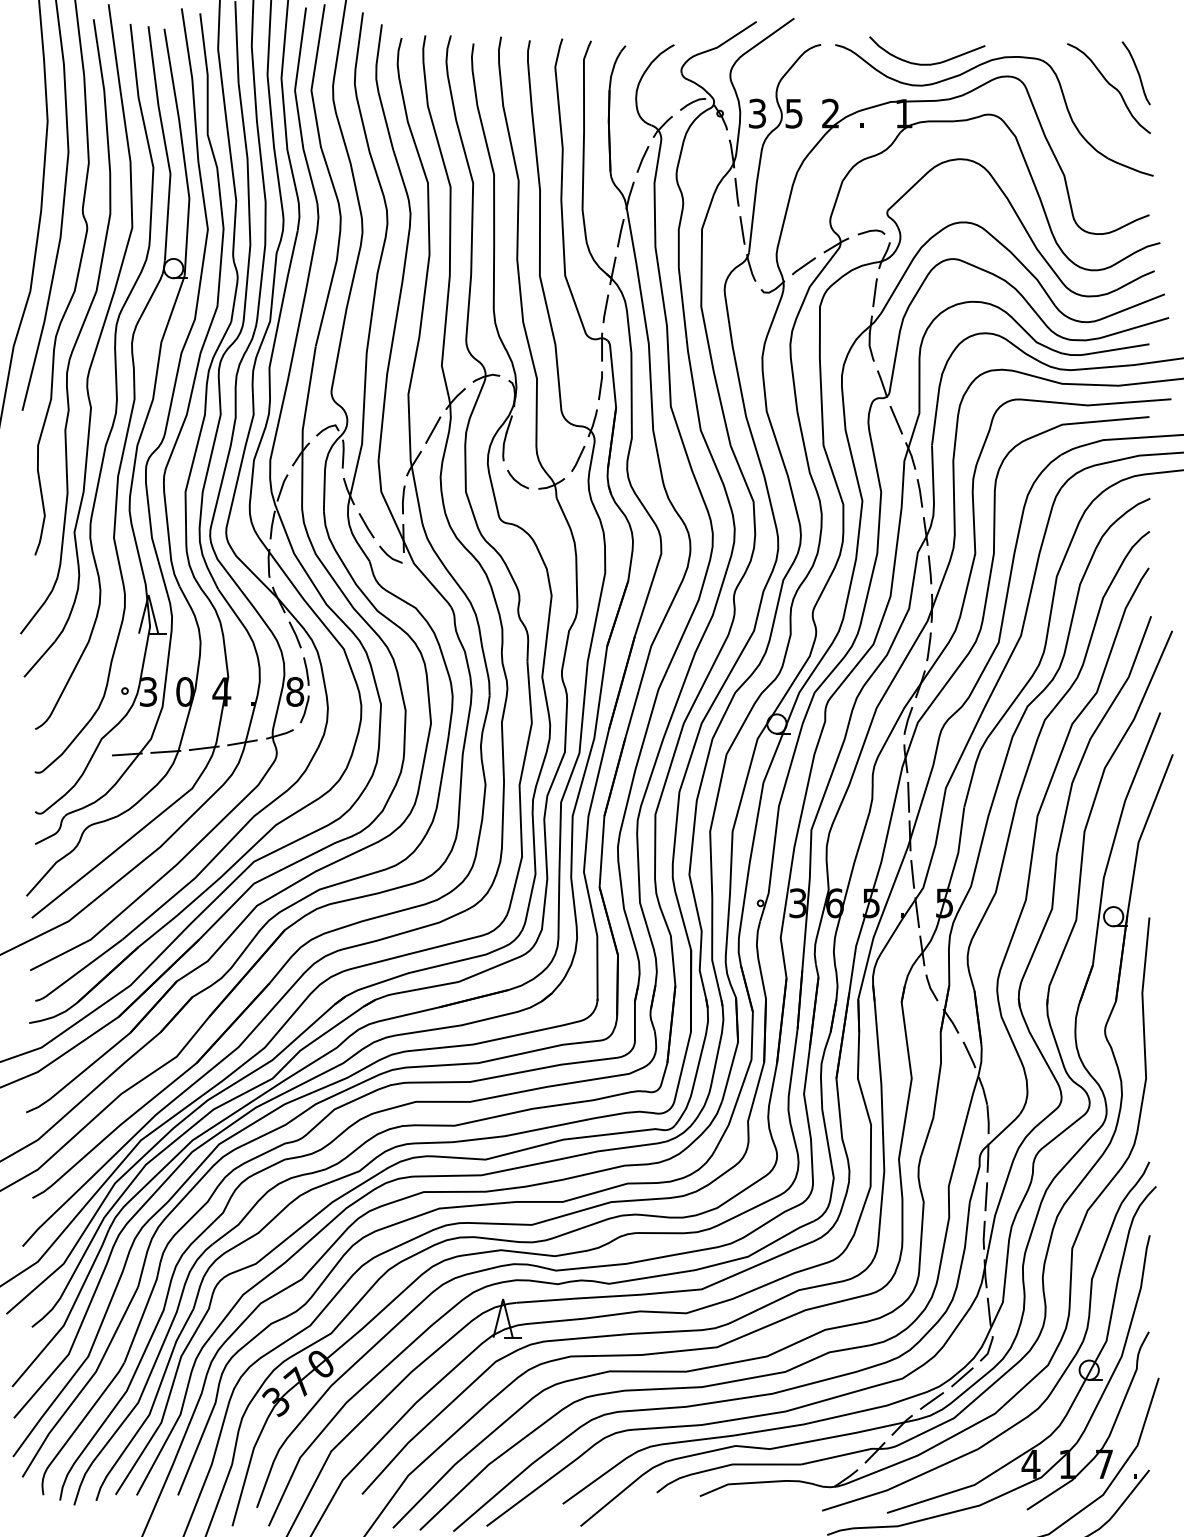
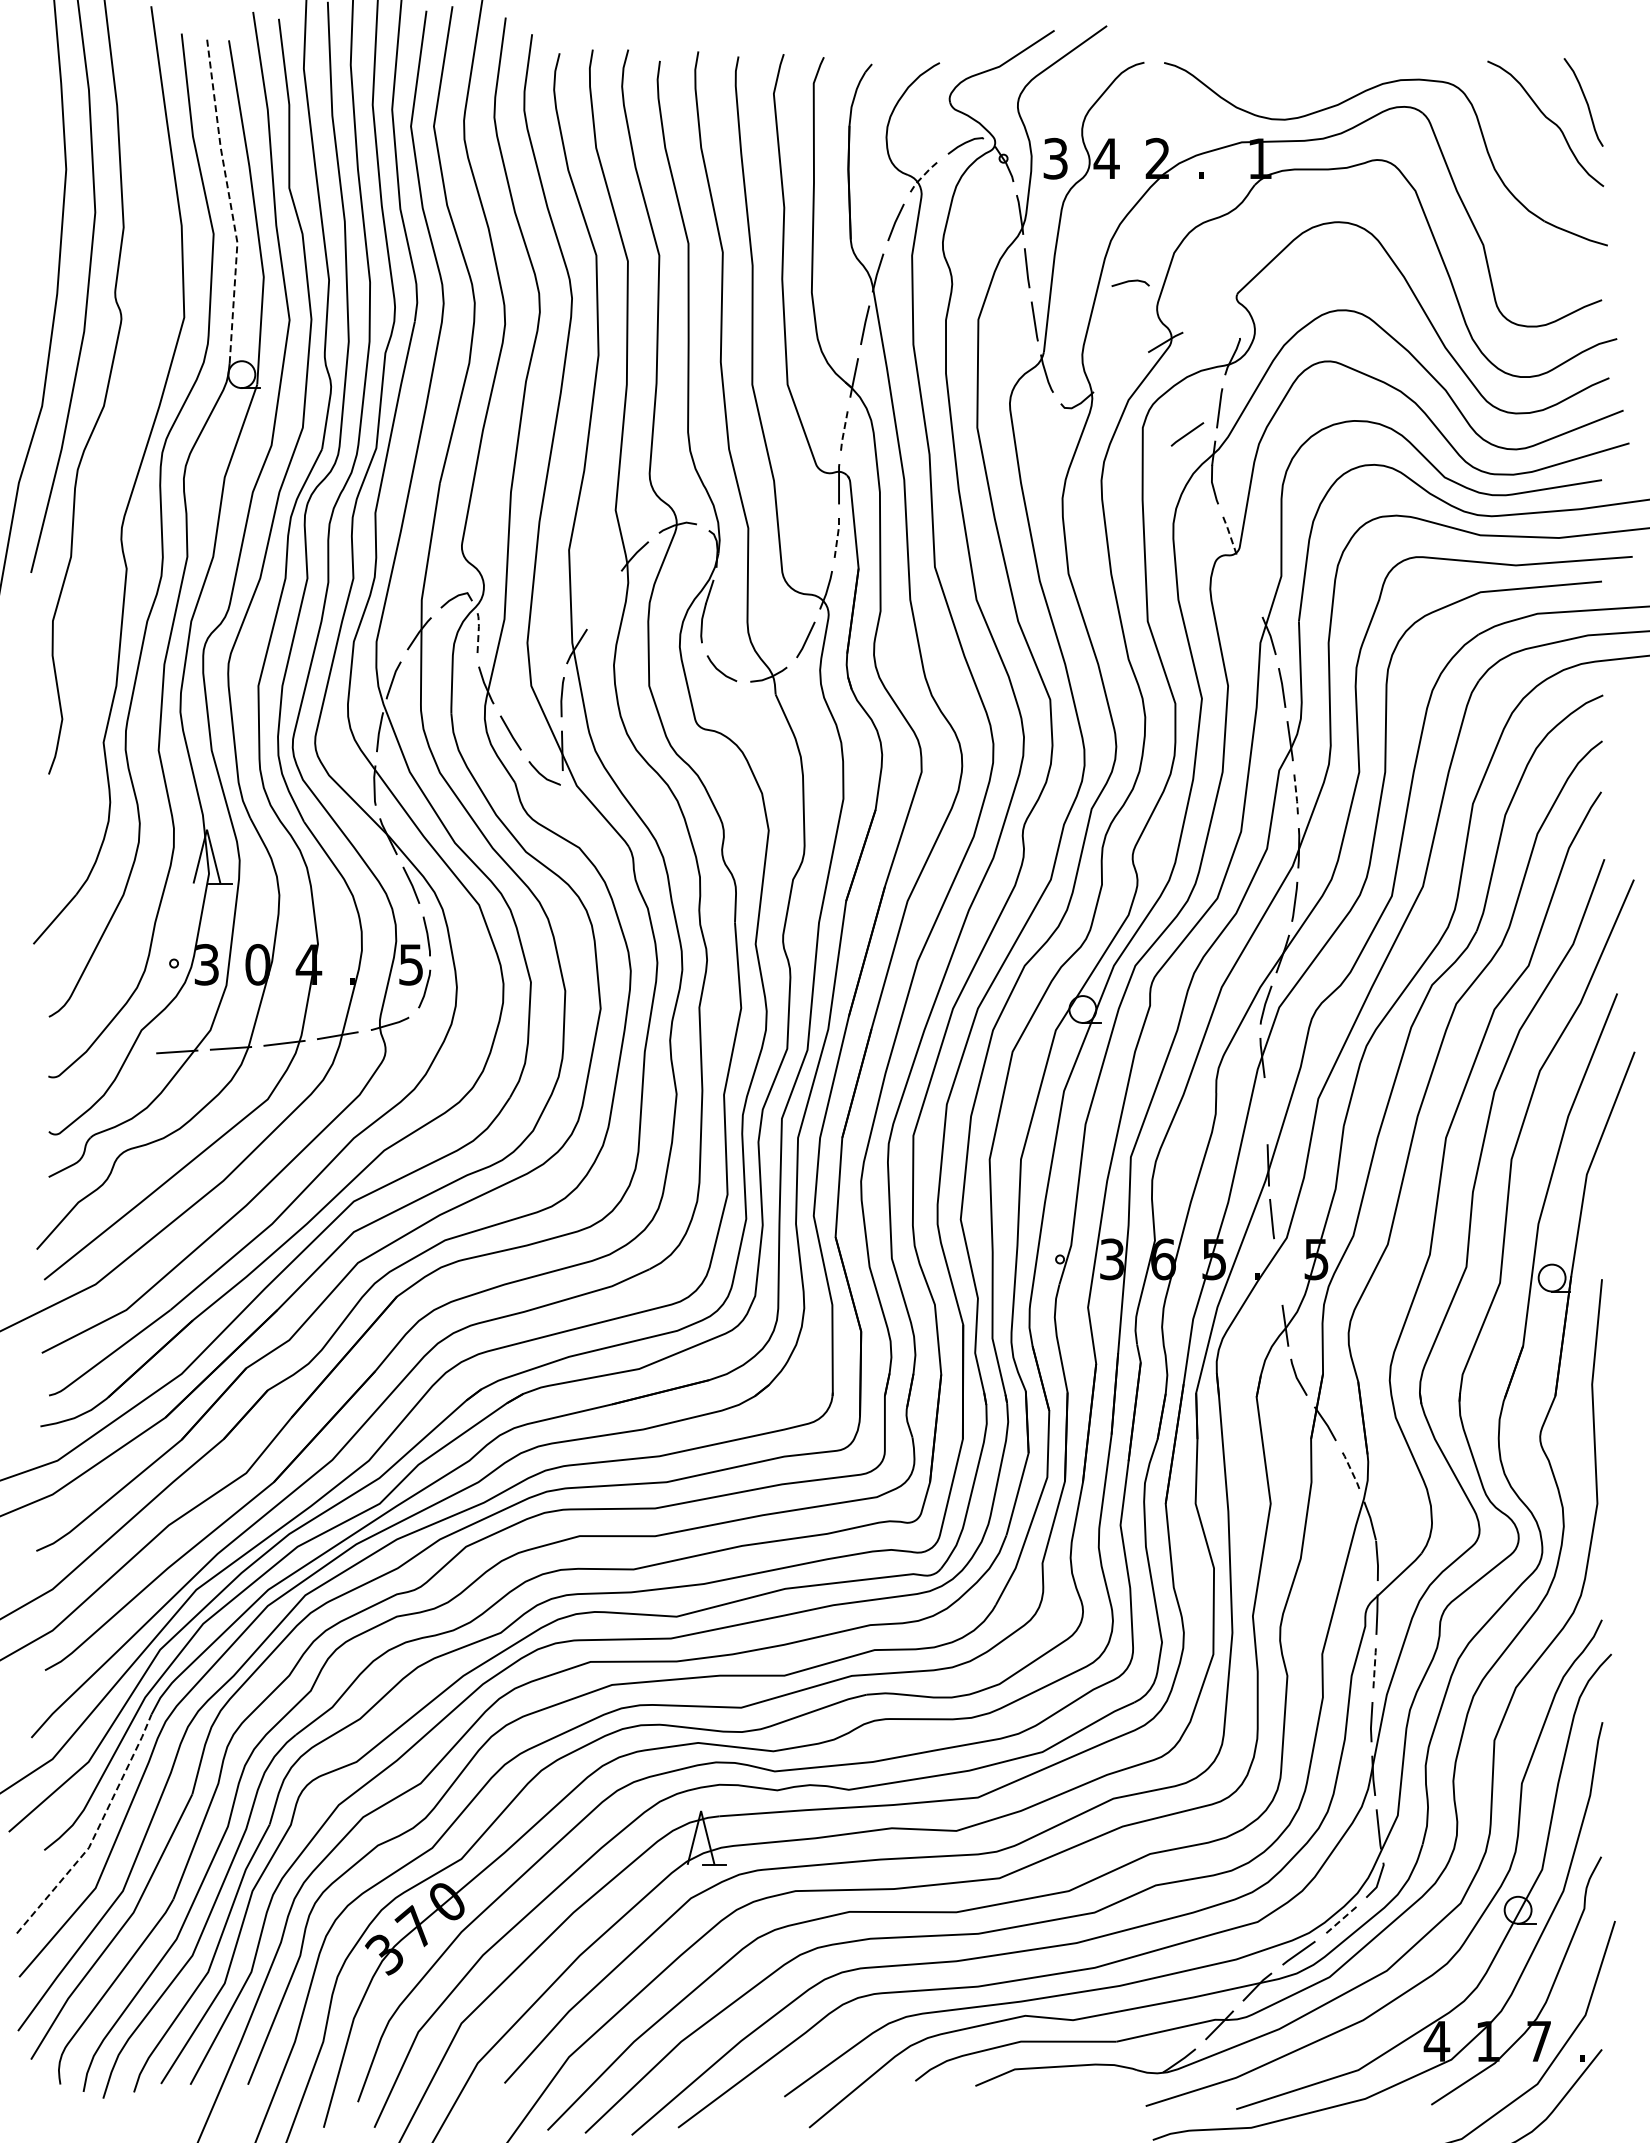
curve: (927, 64) -> (1292, 89), removed
text: (793, 113) -> (1106, 158), 5 -> 4
line: (661, 126) -> (922, 176), solid -> dashed
line: (164, 142) -> (229, 198), solid -> dashed
line: (871, 231) -> (1130, 281), moved
line: (803, 266) -> (1187, 434), moved
line: (605, 308) -> (844, 430), solid -> dashed
curve: (79, 331) -> (110, 462), removed
line: (882, 383) -> (1230, 535), solid -> dashed
line: (600, 385) -> (837, 537), solid -> dashed
line: (896, 419) -> (1249, 585), removed
line: (433, 429) -> (603, 599), removed
line: (343, 453) -> (478, 632), solid -> dashed
line: (930, 570) -> (1296, 795), solid -> dashed
text: (295, 691) -> (411, 964), 8 -> 5
line: (908, 797) -> (1266, 1111), removed
line: (916, 912) -> (1277, 1272), removed
line: (969, 1054) -> (1351, 1470), solid -> dashed
line: (986, 1196) -> (1374, 1667), solid -> dashed
line: (70, 1313) -> (97, 1831), solid -> dashed
line: (962, 1377) -> (1341, 1920), solid -> dashed

